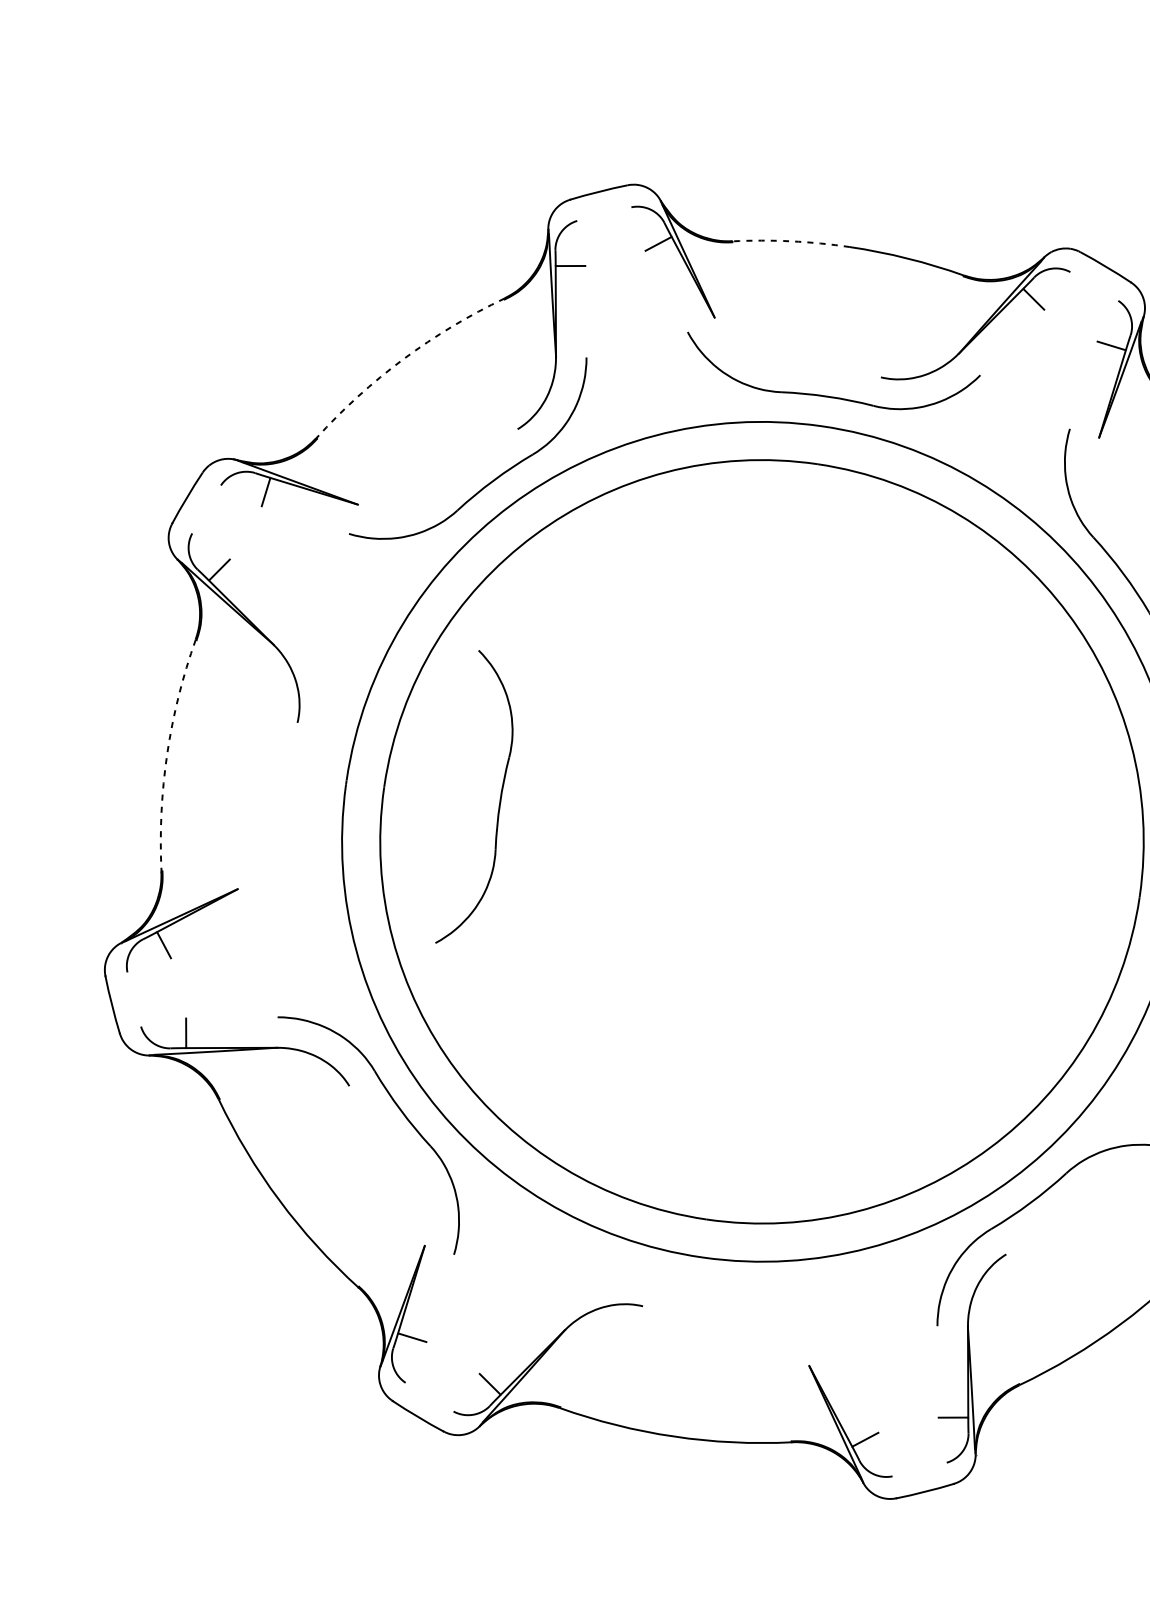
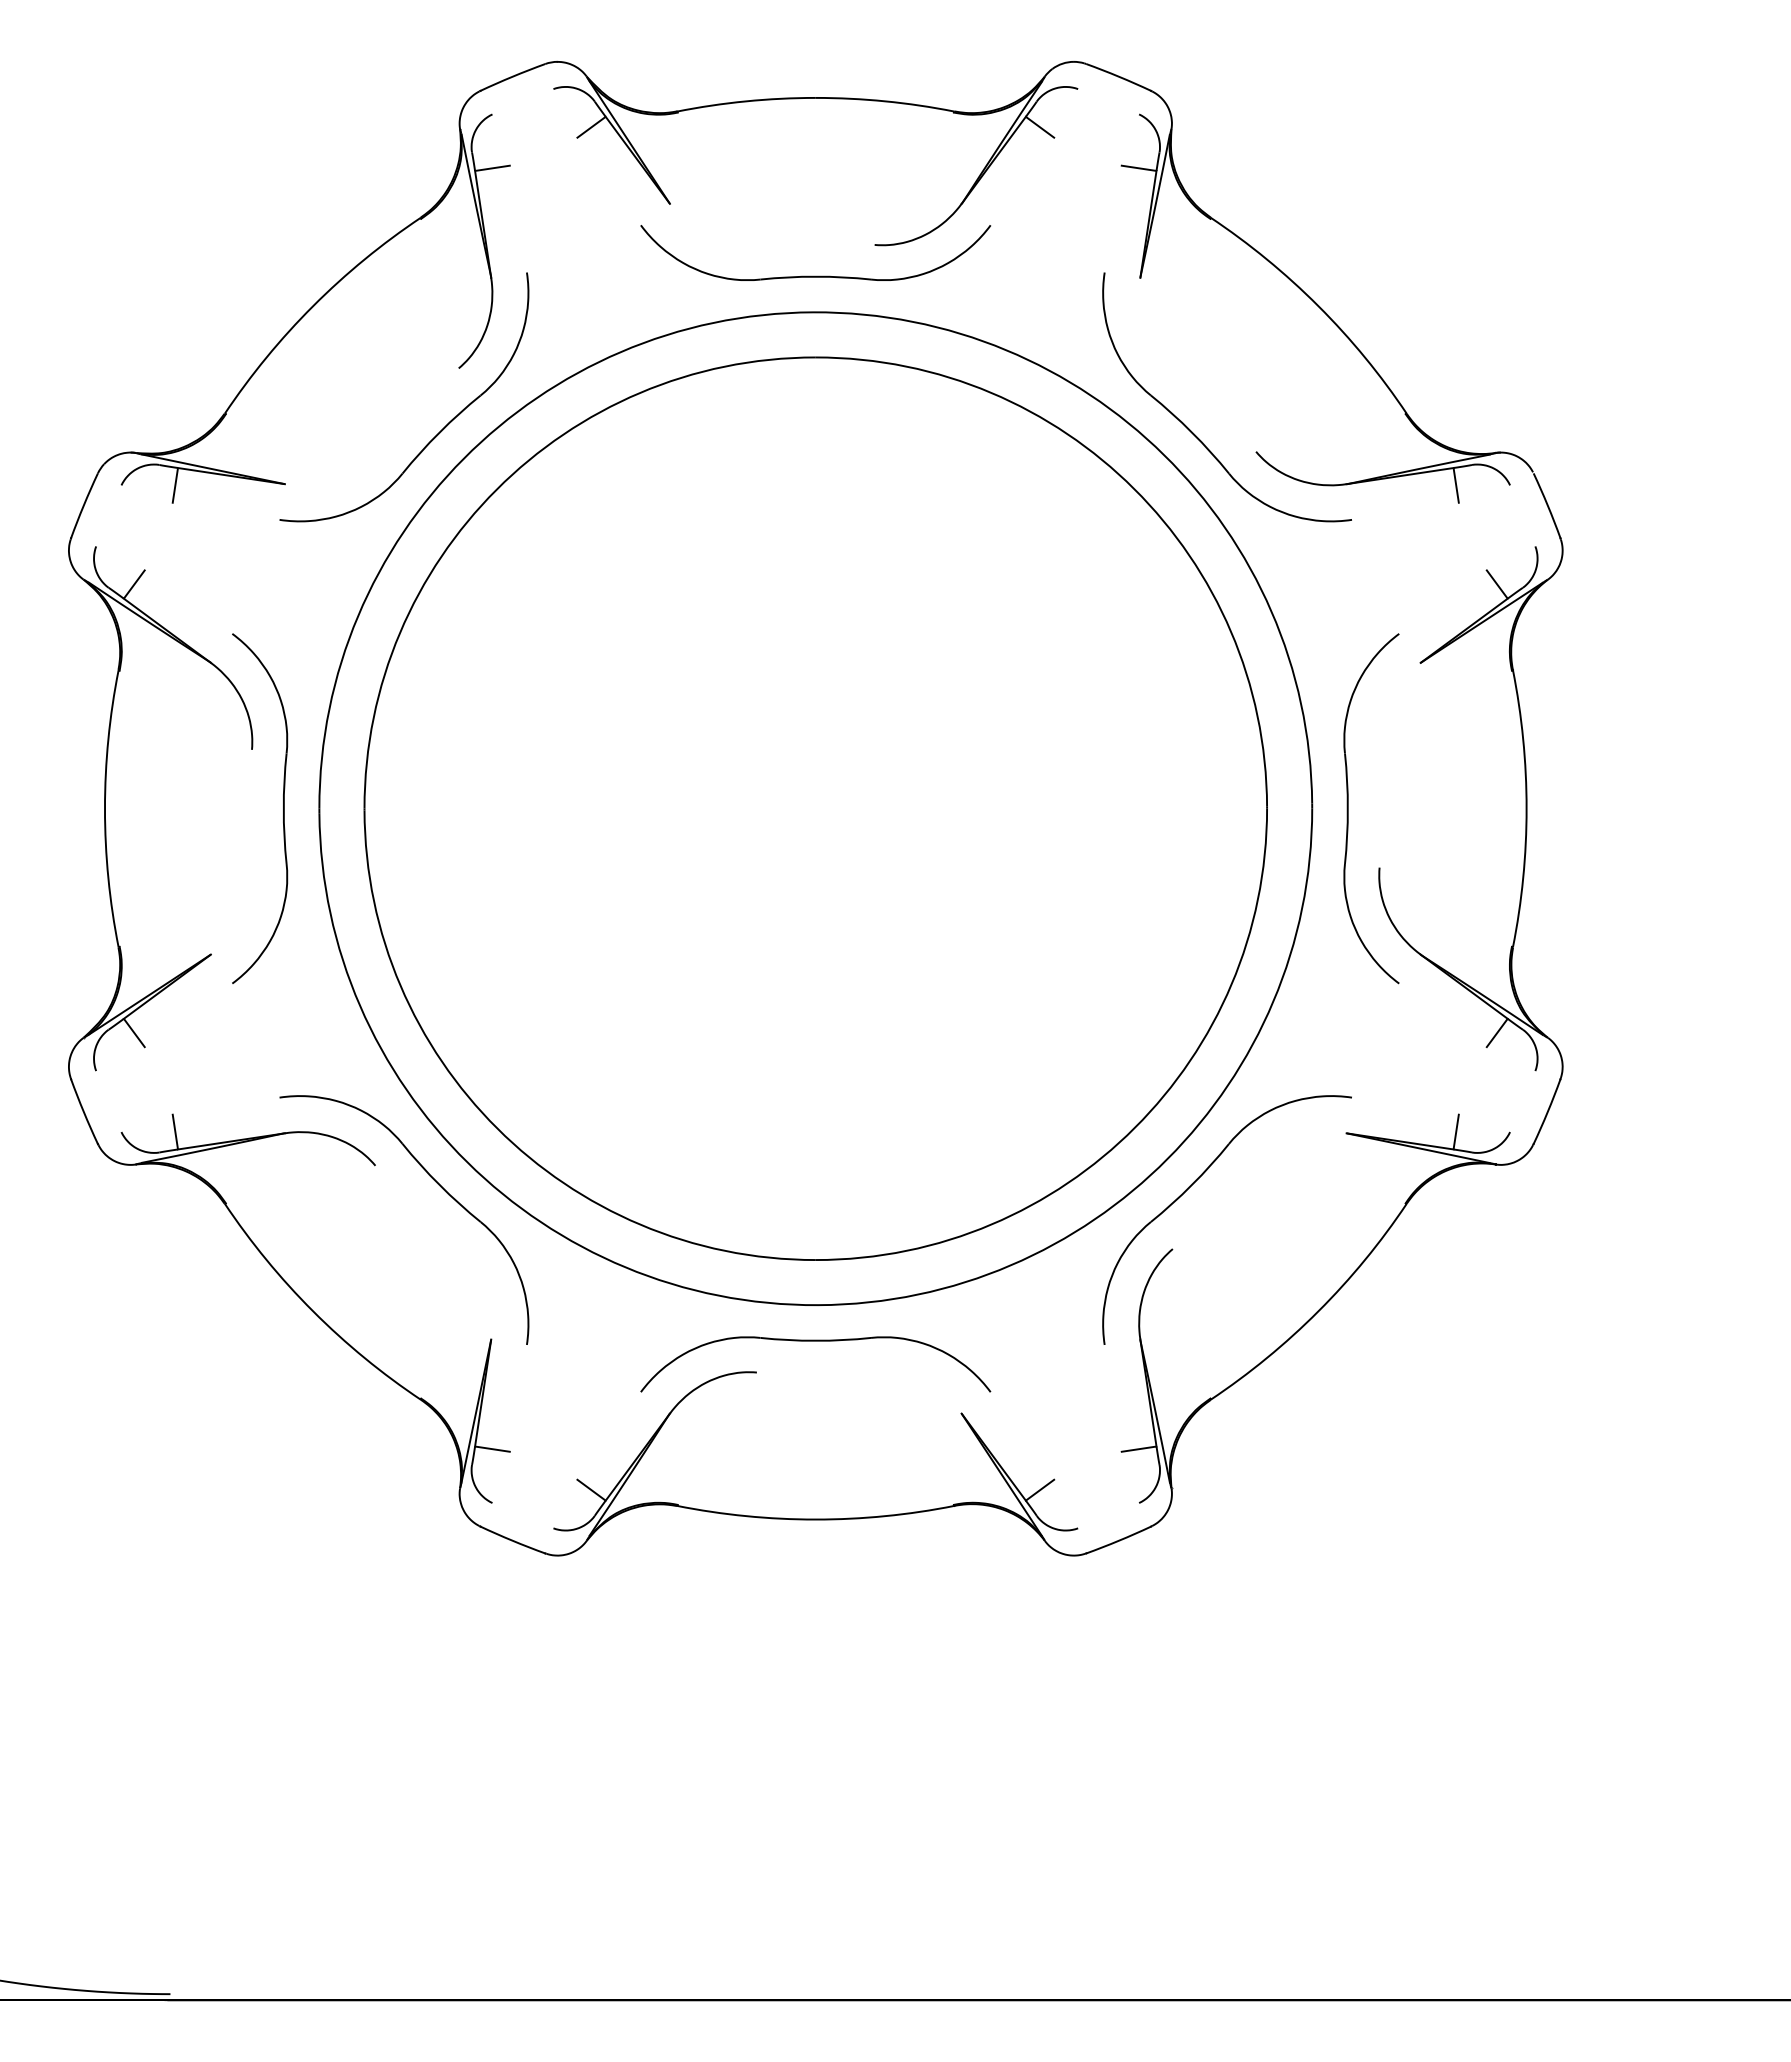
arc: (791, 241) -> (746, 101), dashed -> solid
arc: (403, 359) -> (313, 306), dashed -> solid
arc: (166, 753) -> (104, 808), dashed -> solid
part: (499, 802) -> (283, 808), moved
part: (695, 1287) -> (815, 1341), added

